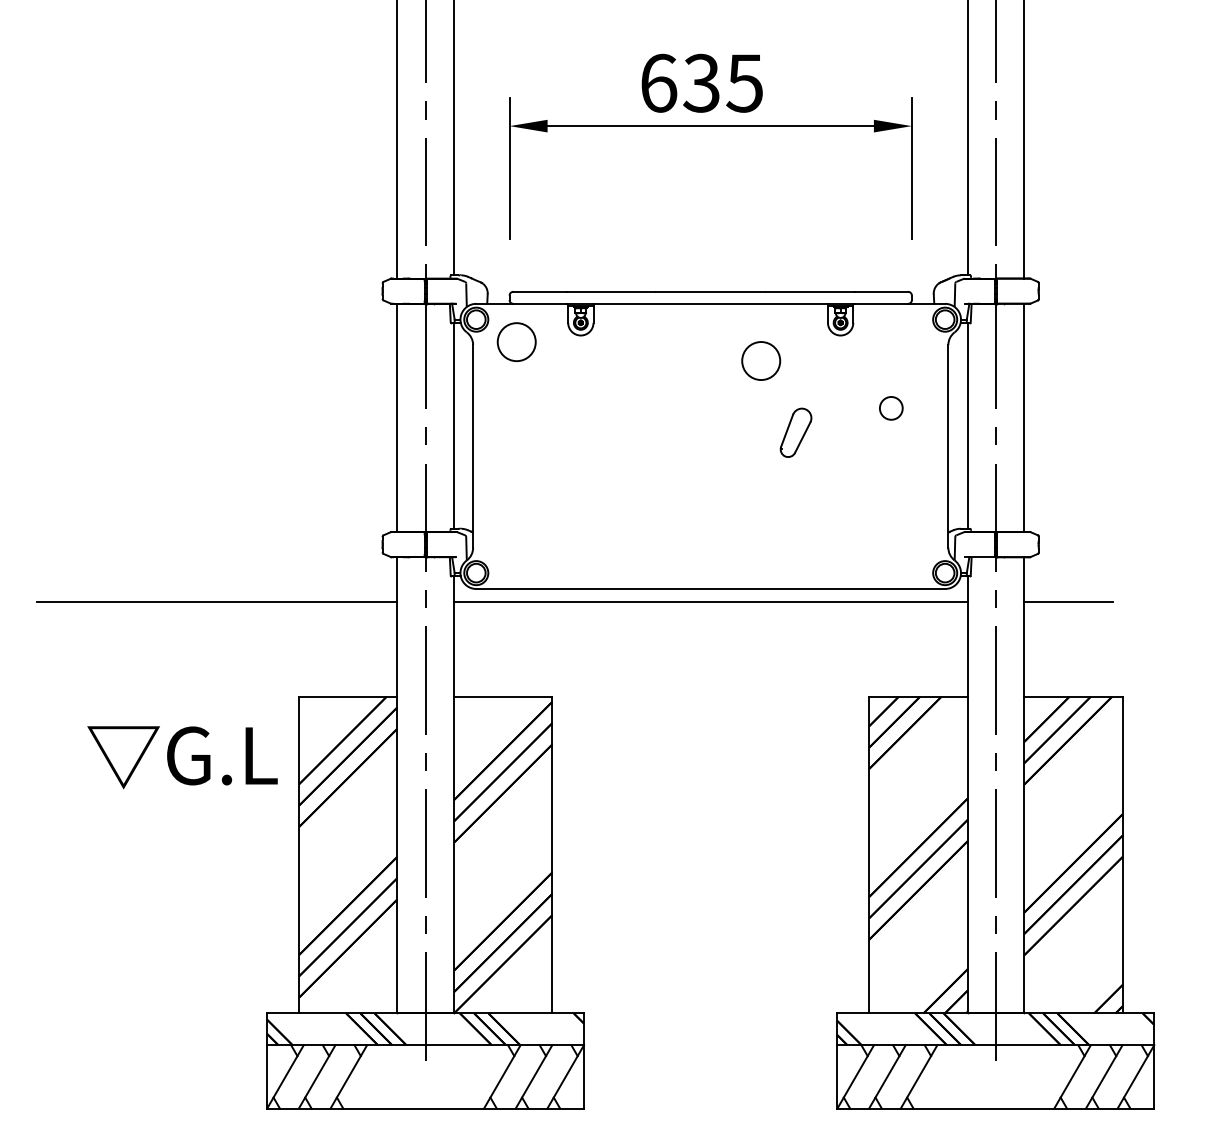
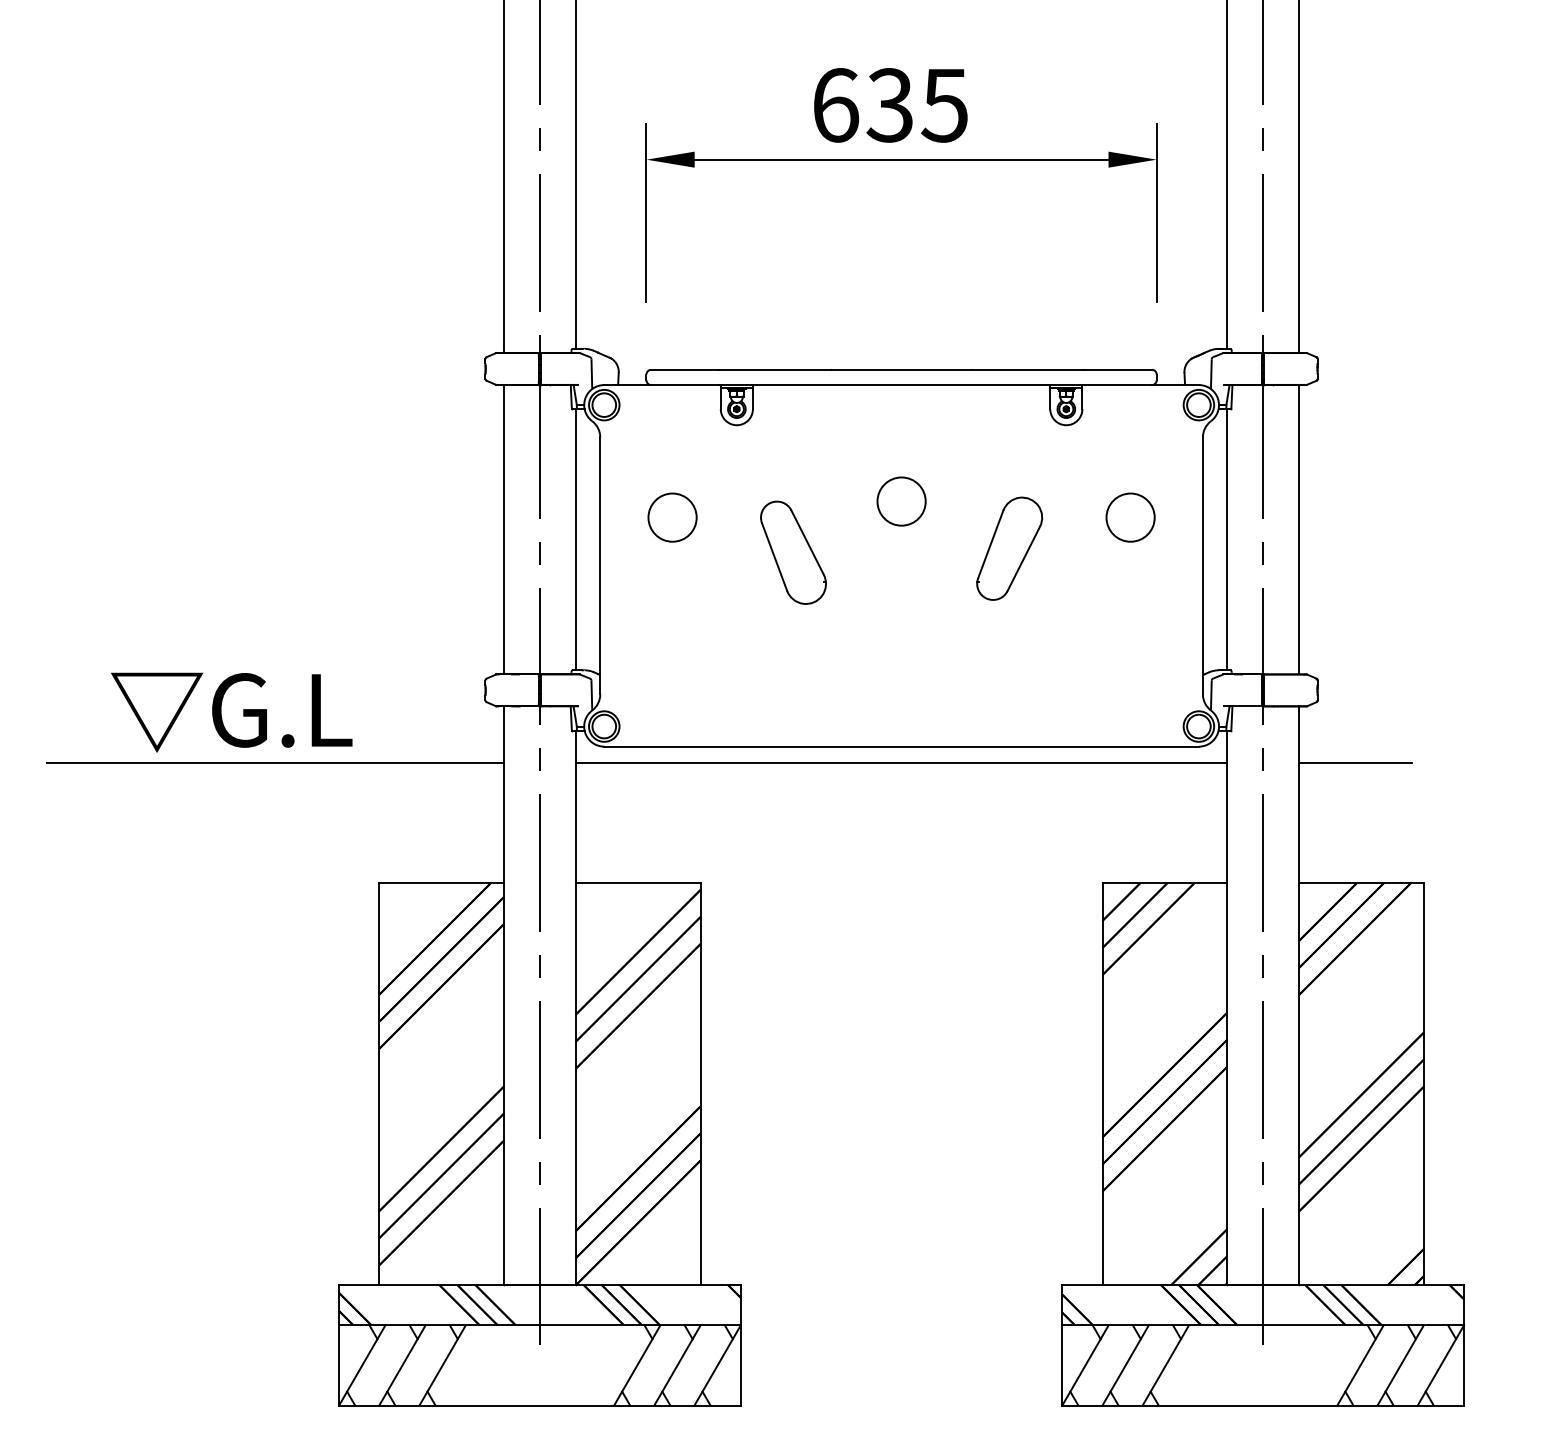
circle: (516, 342) -> (672, 517), moved
circle: (761, 360) -> (901, 501), moved
circle: (891, 408) -> (1130, 517), size x1.67
part: (795, 432) -> (1009, 548), size x1.67
part: (625, 435) -> (793, 552), added
text: (182, 757) -> (231, 712), moved

